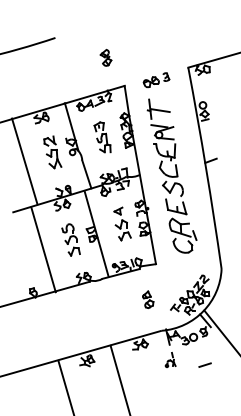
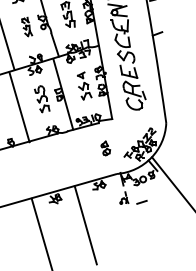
part: (52, 152) -> (26, 27), size x0.7
line: (204, 364) -> (141, 201), moved

